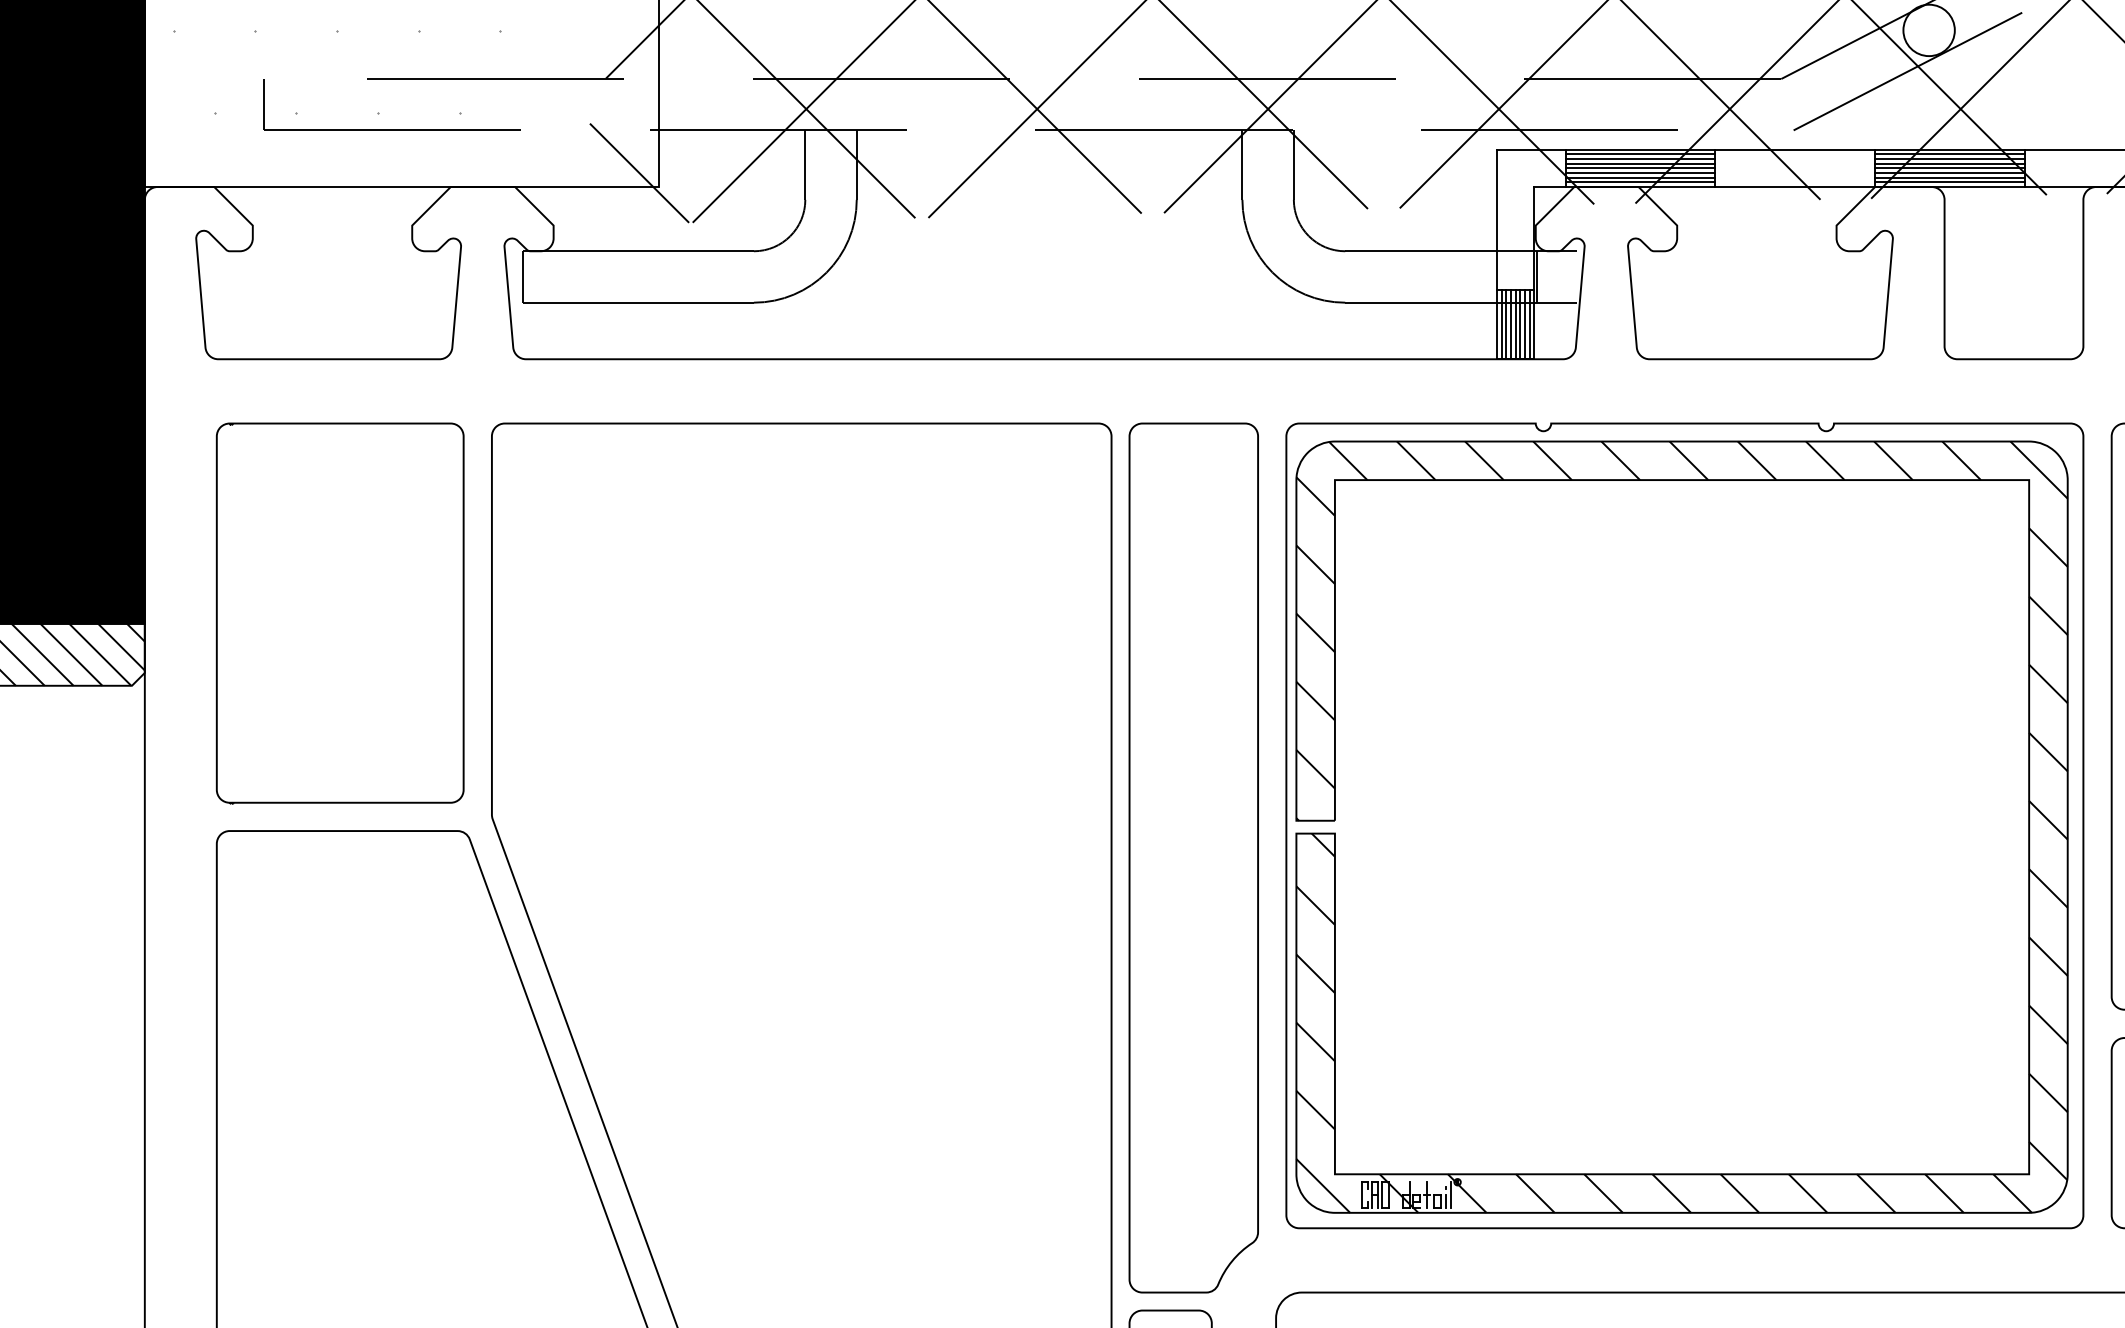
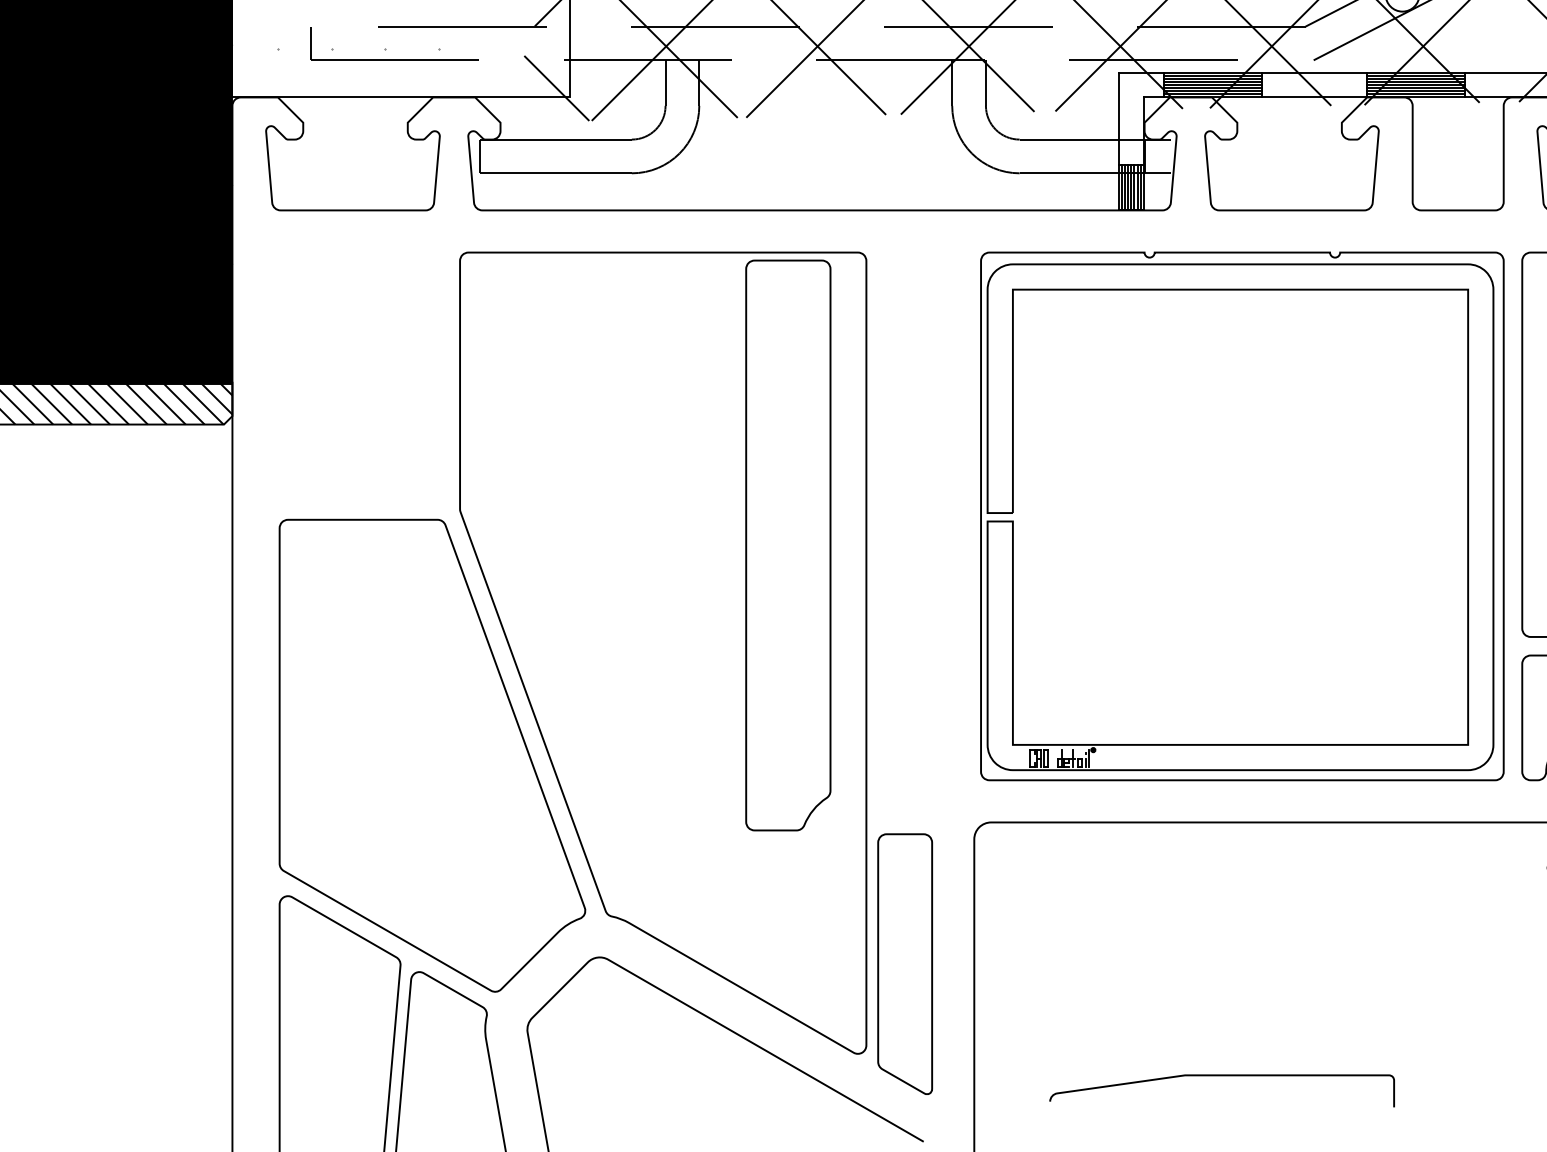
part: (340, 612) -> (360, 376), removed
hatch: (1682, 827) -> (1240, 517), removed
part: (1194, 858) -> (788, 545), moved

